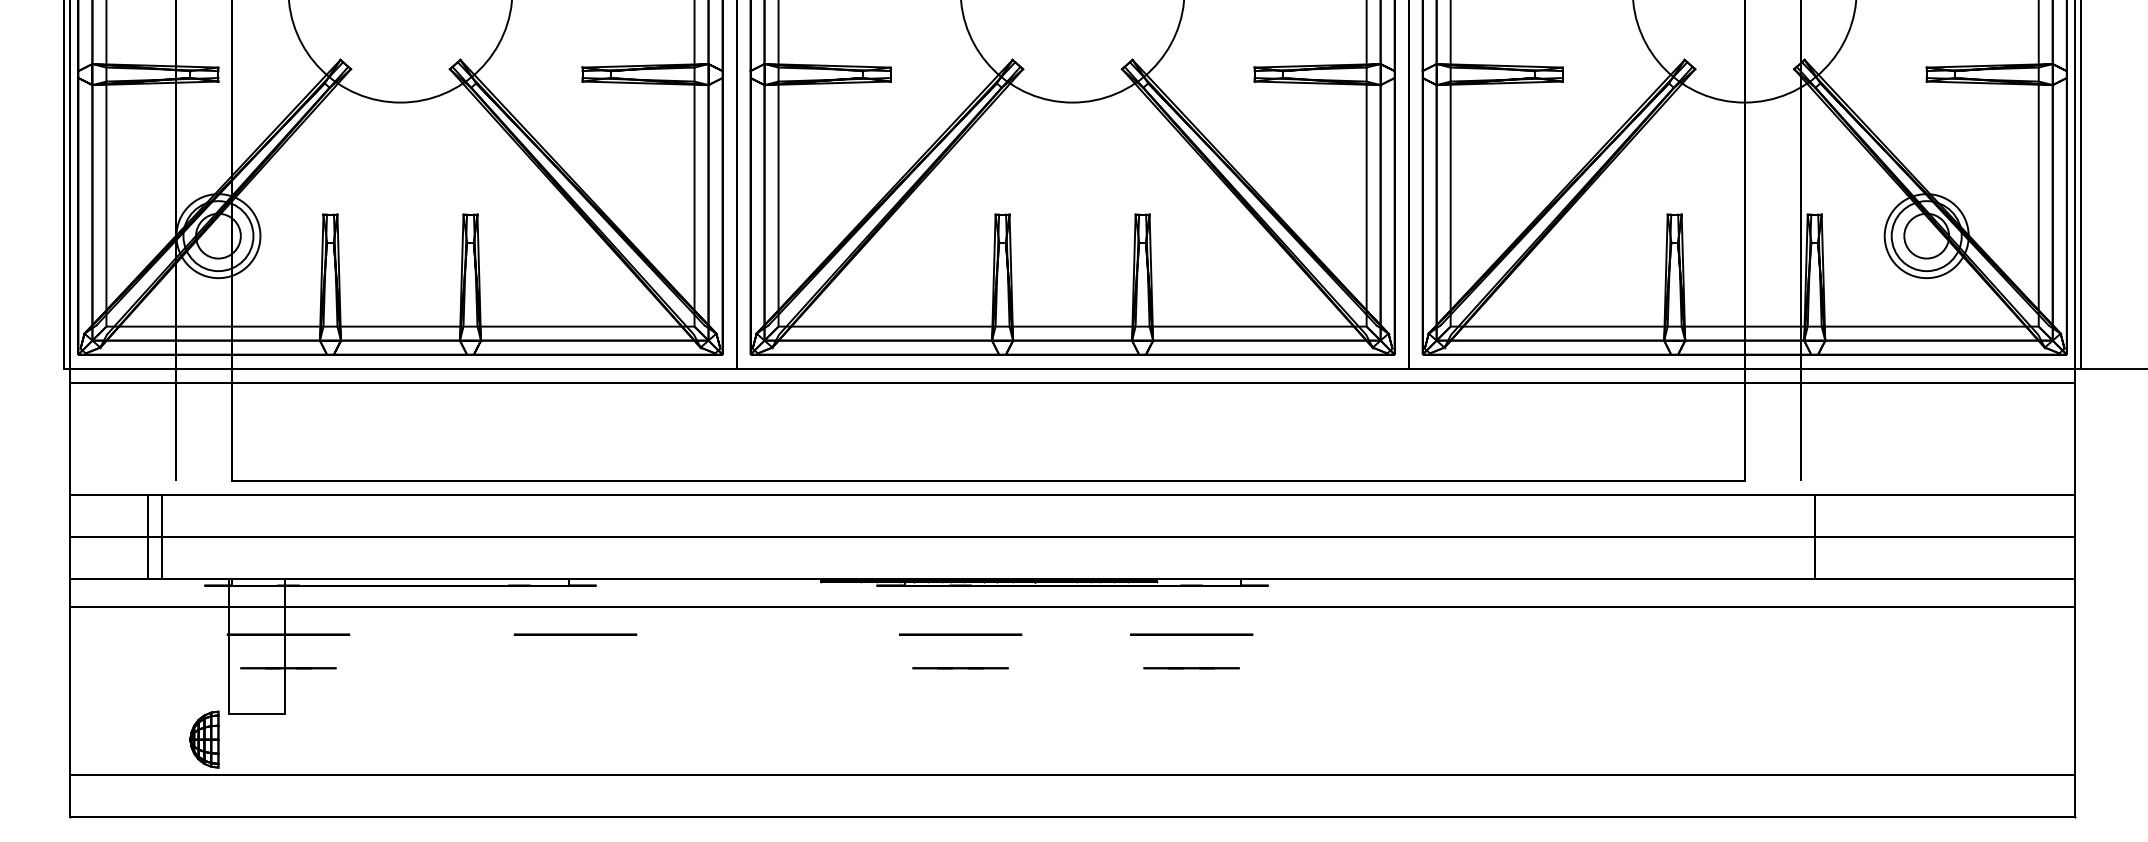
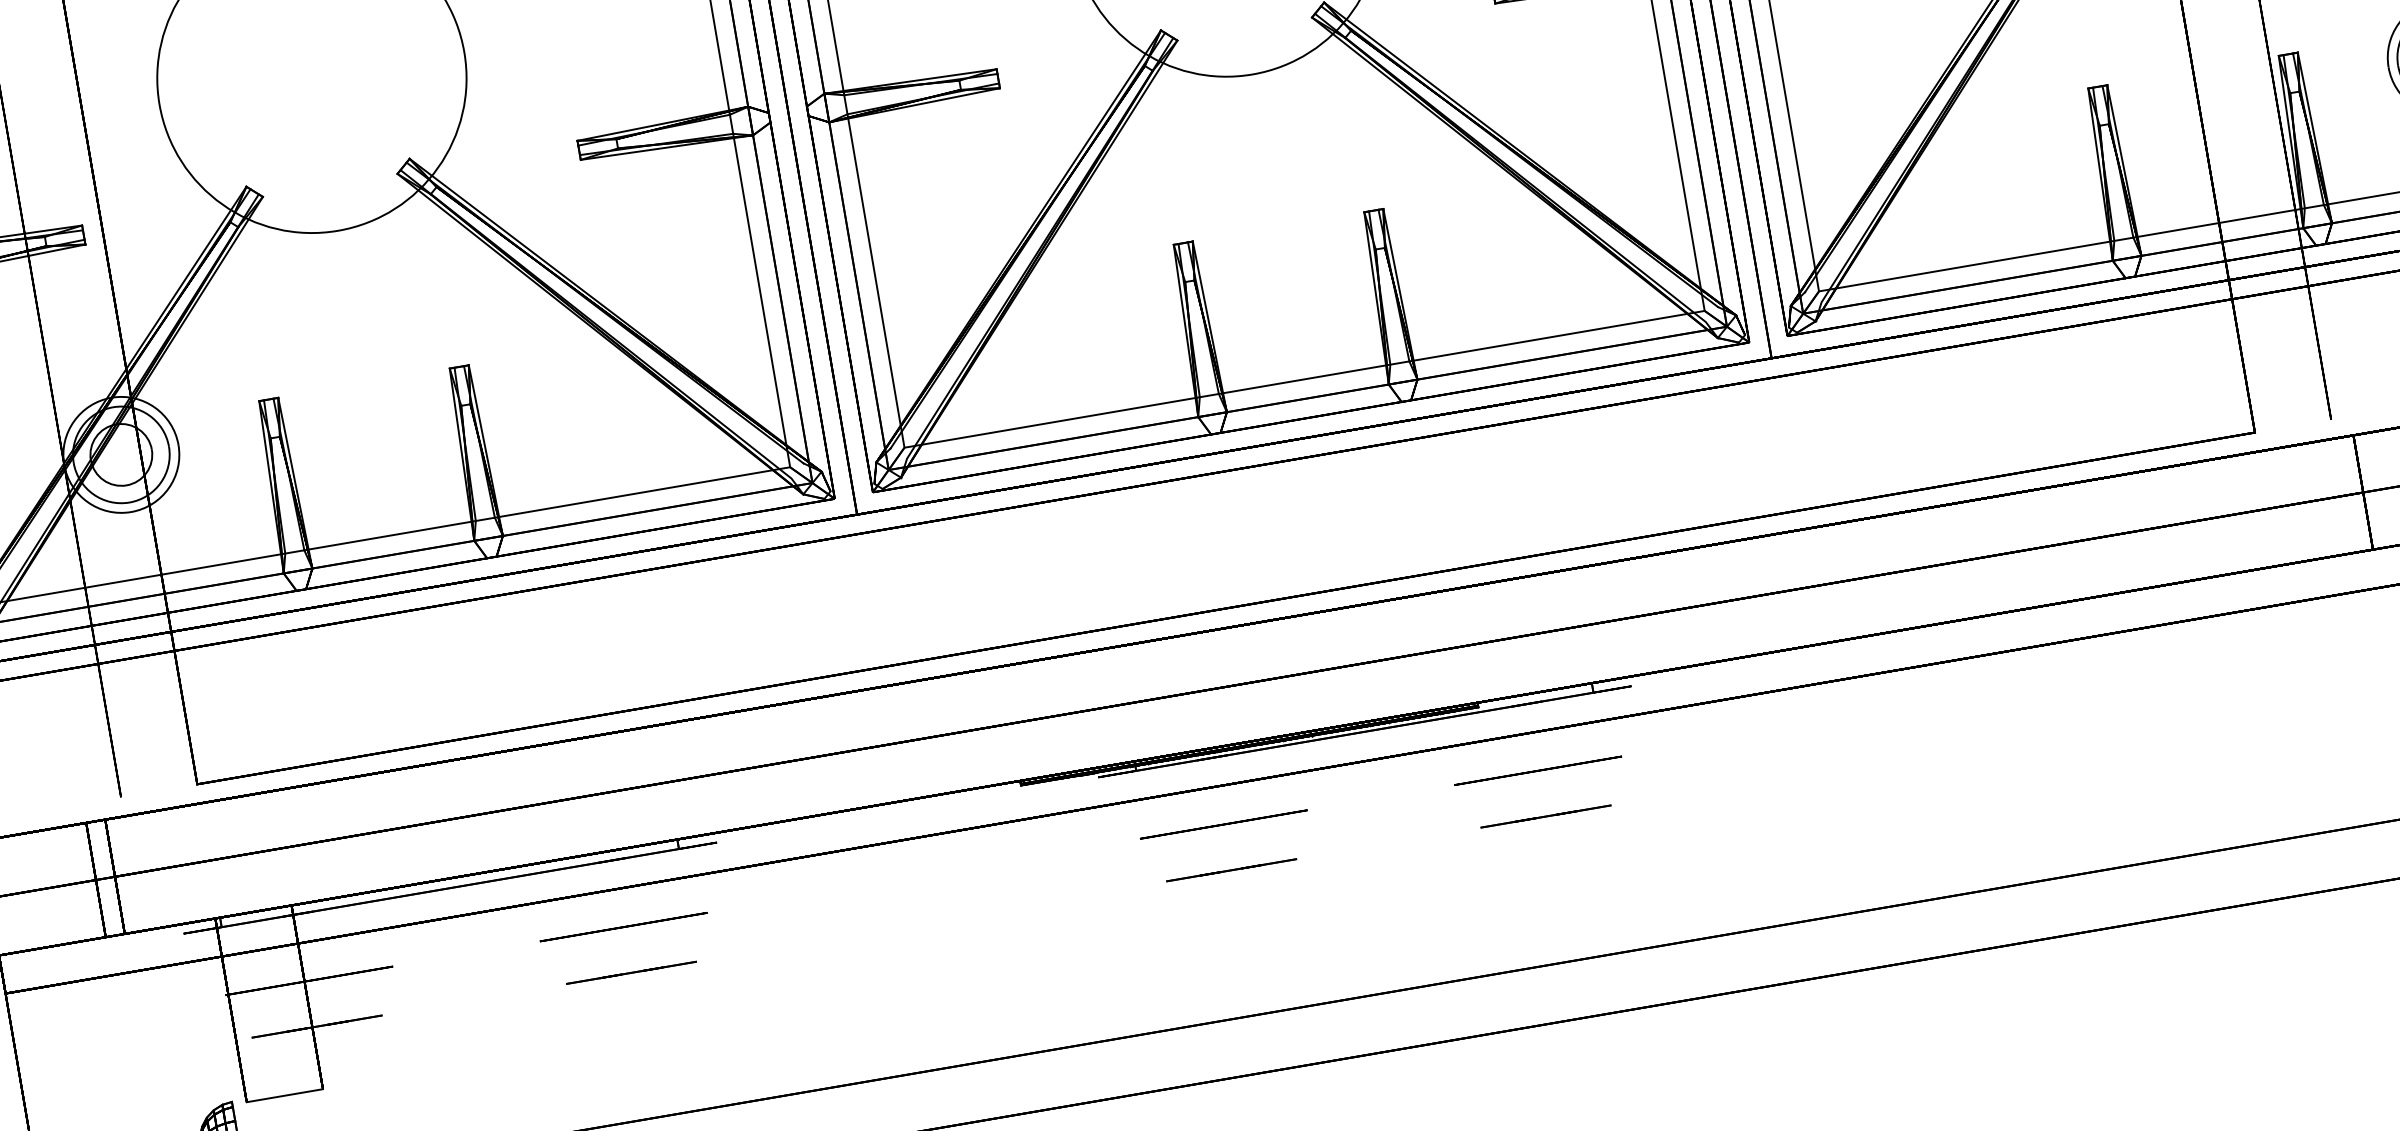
circle: (575, 634) -> (623, 926), moved
line: (519, 668) -> (631, 973), added

